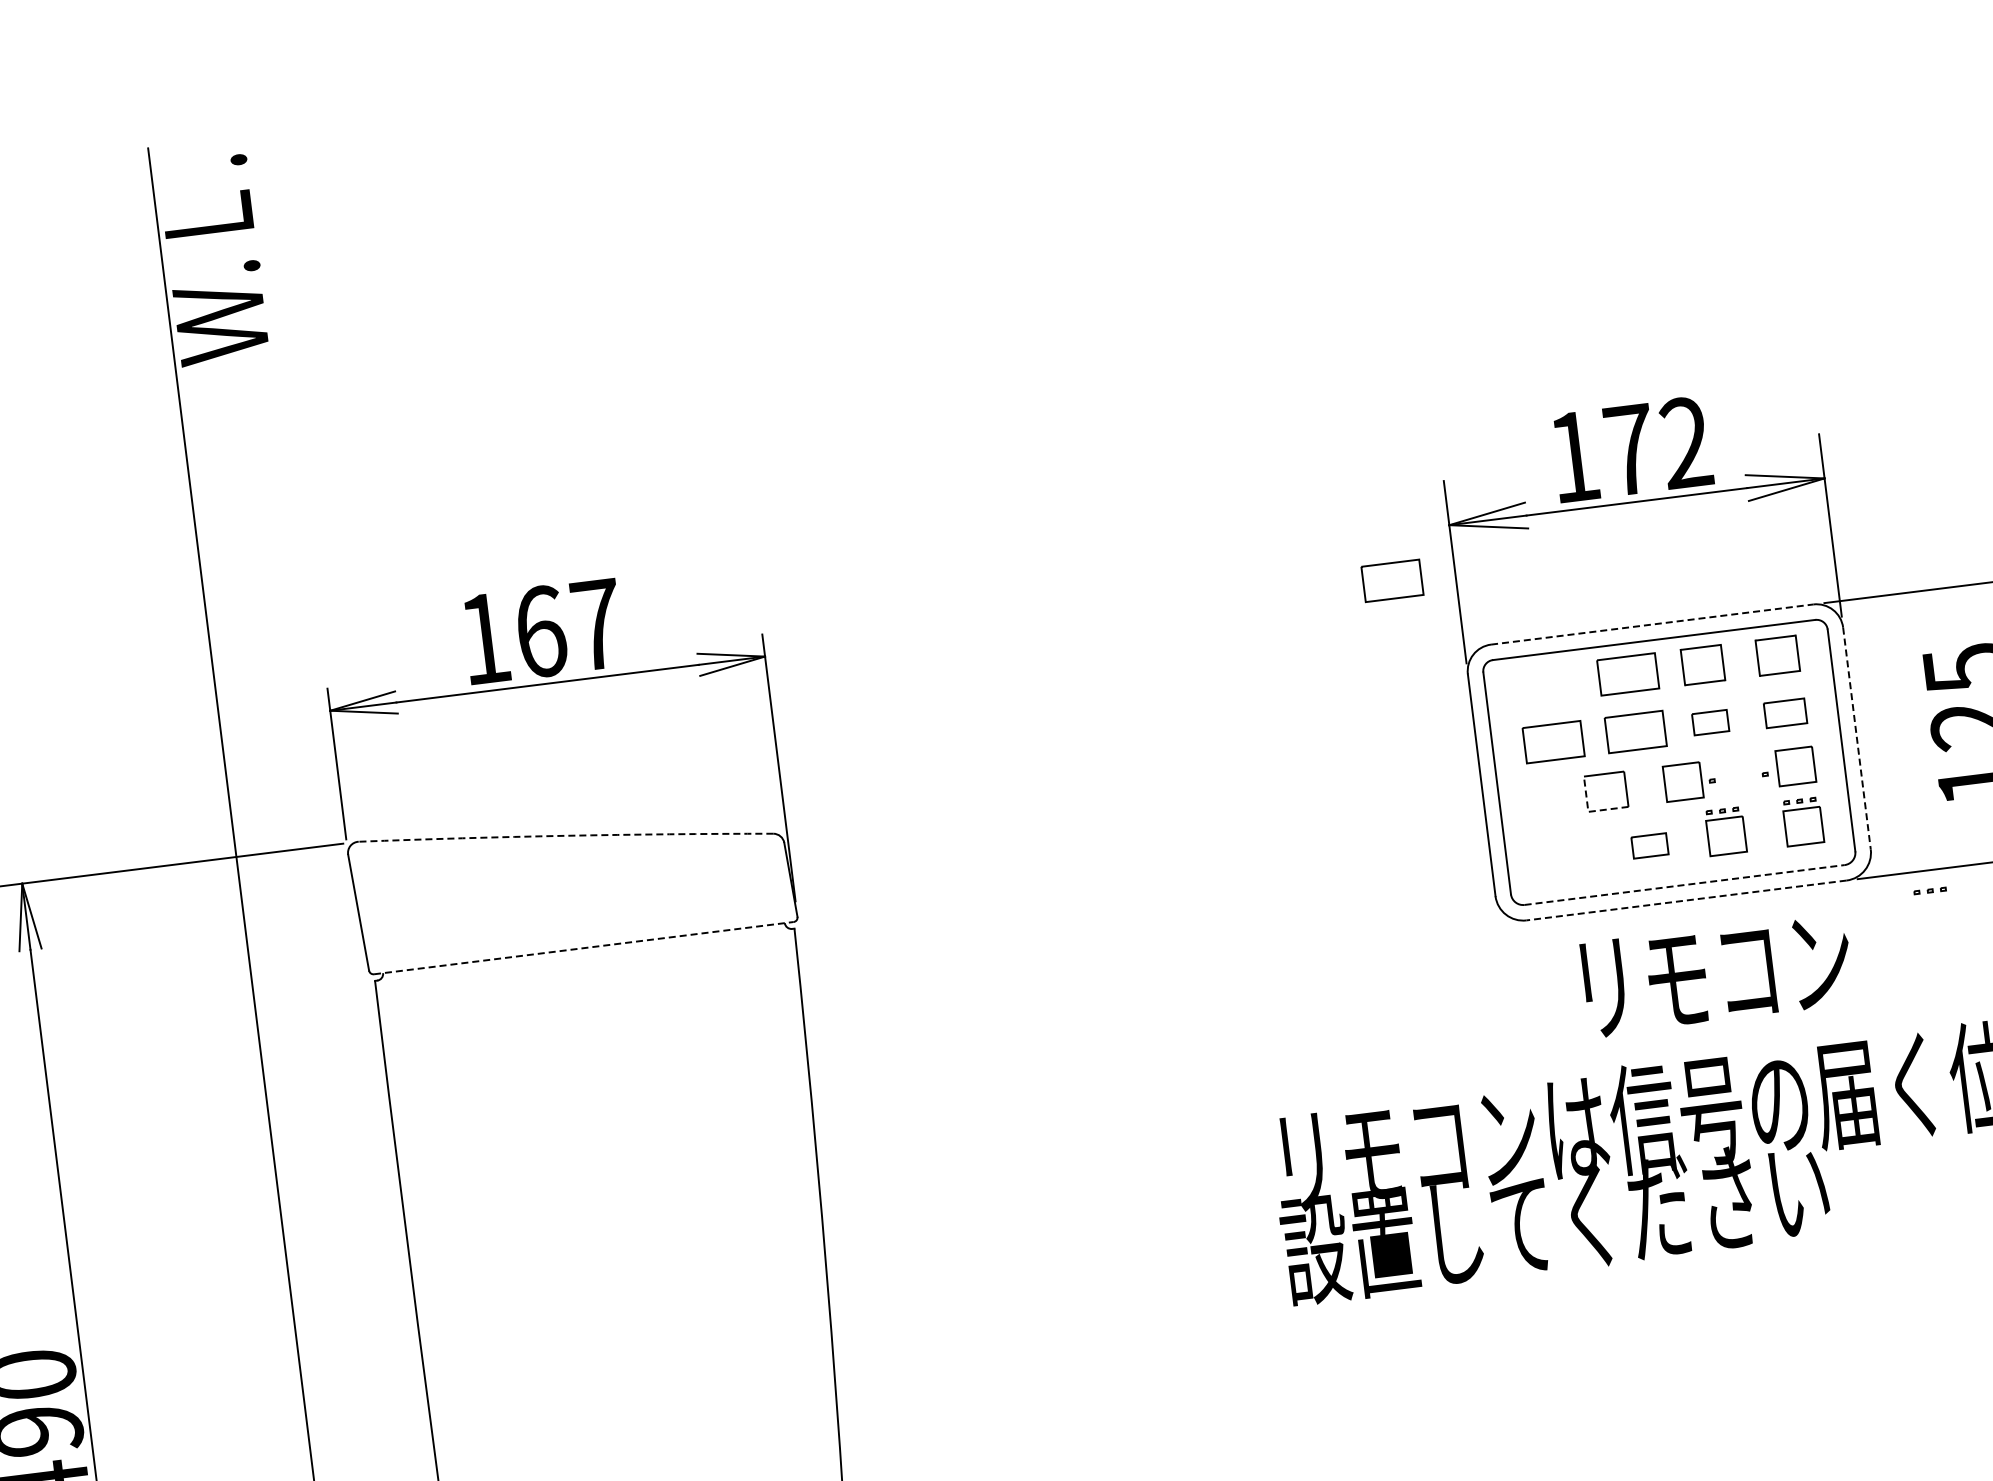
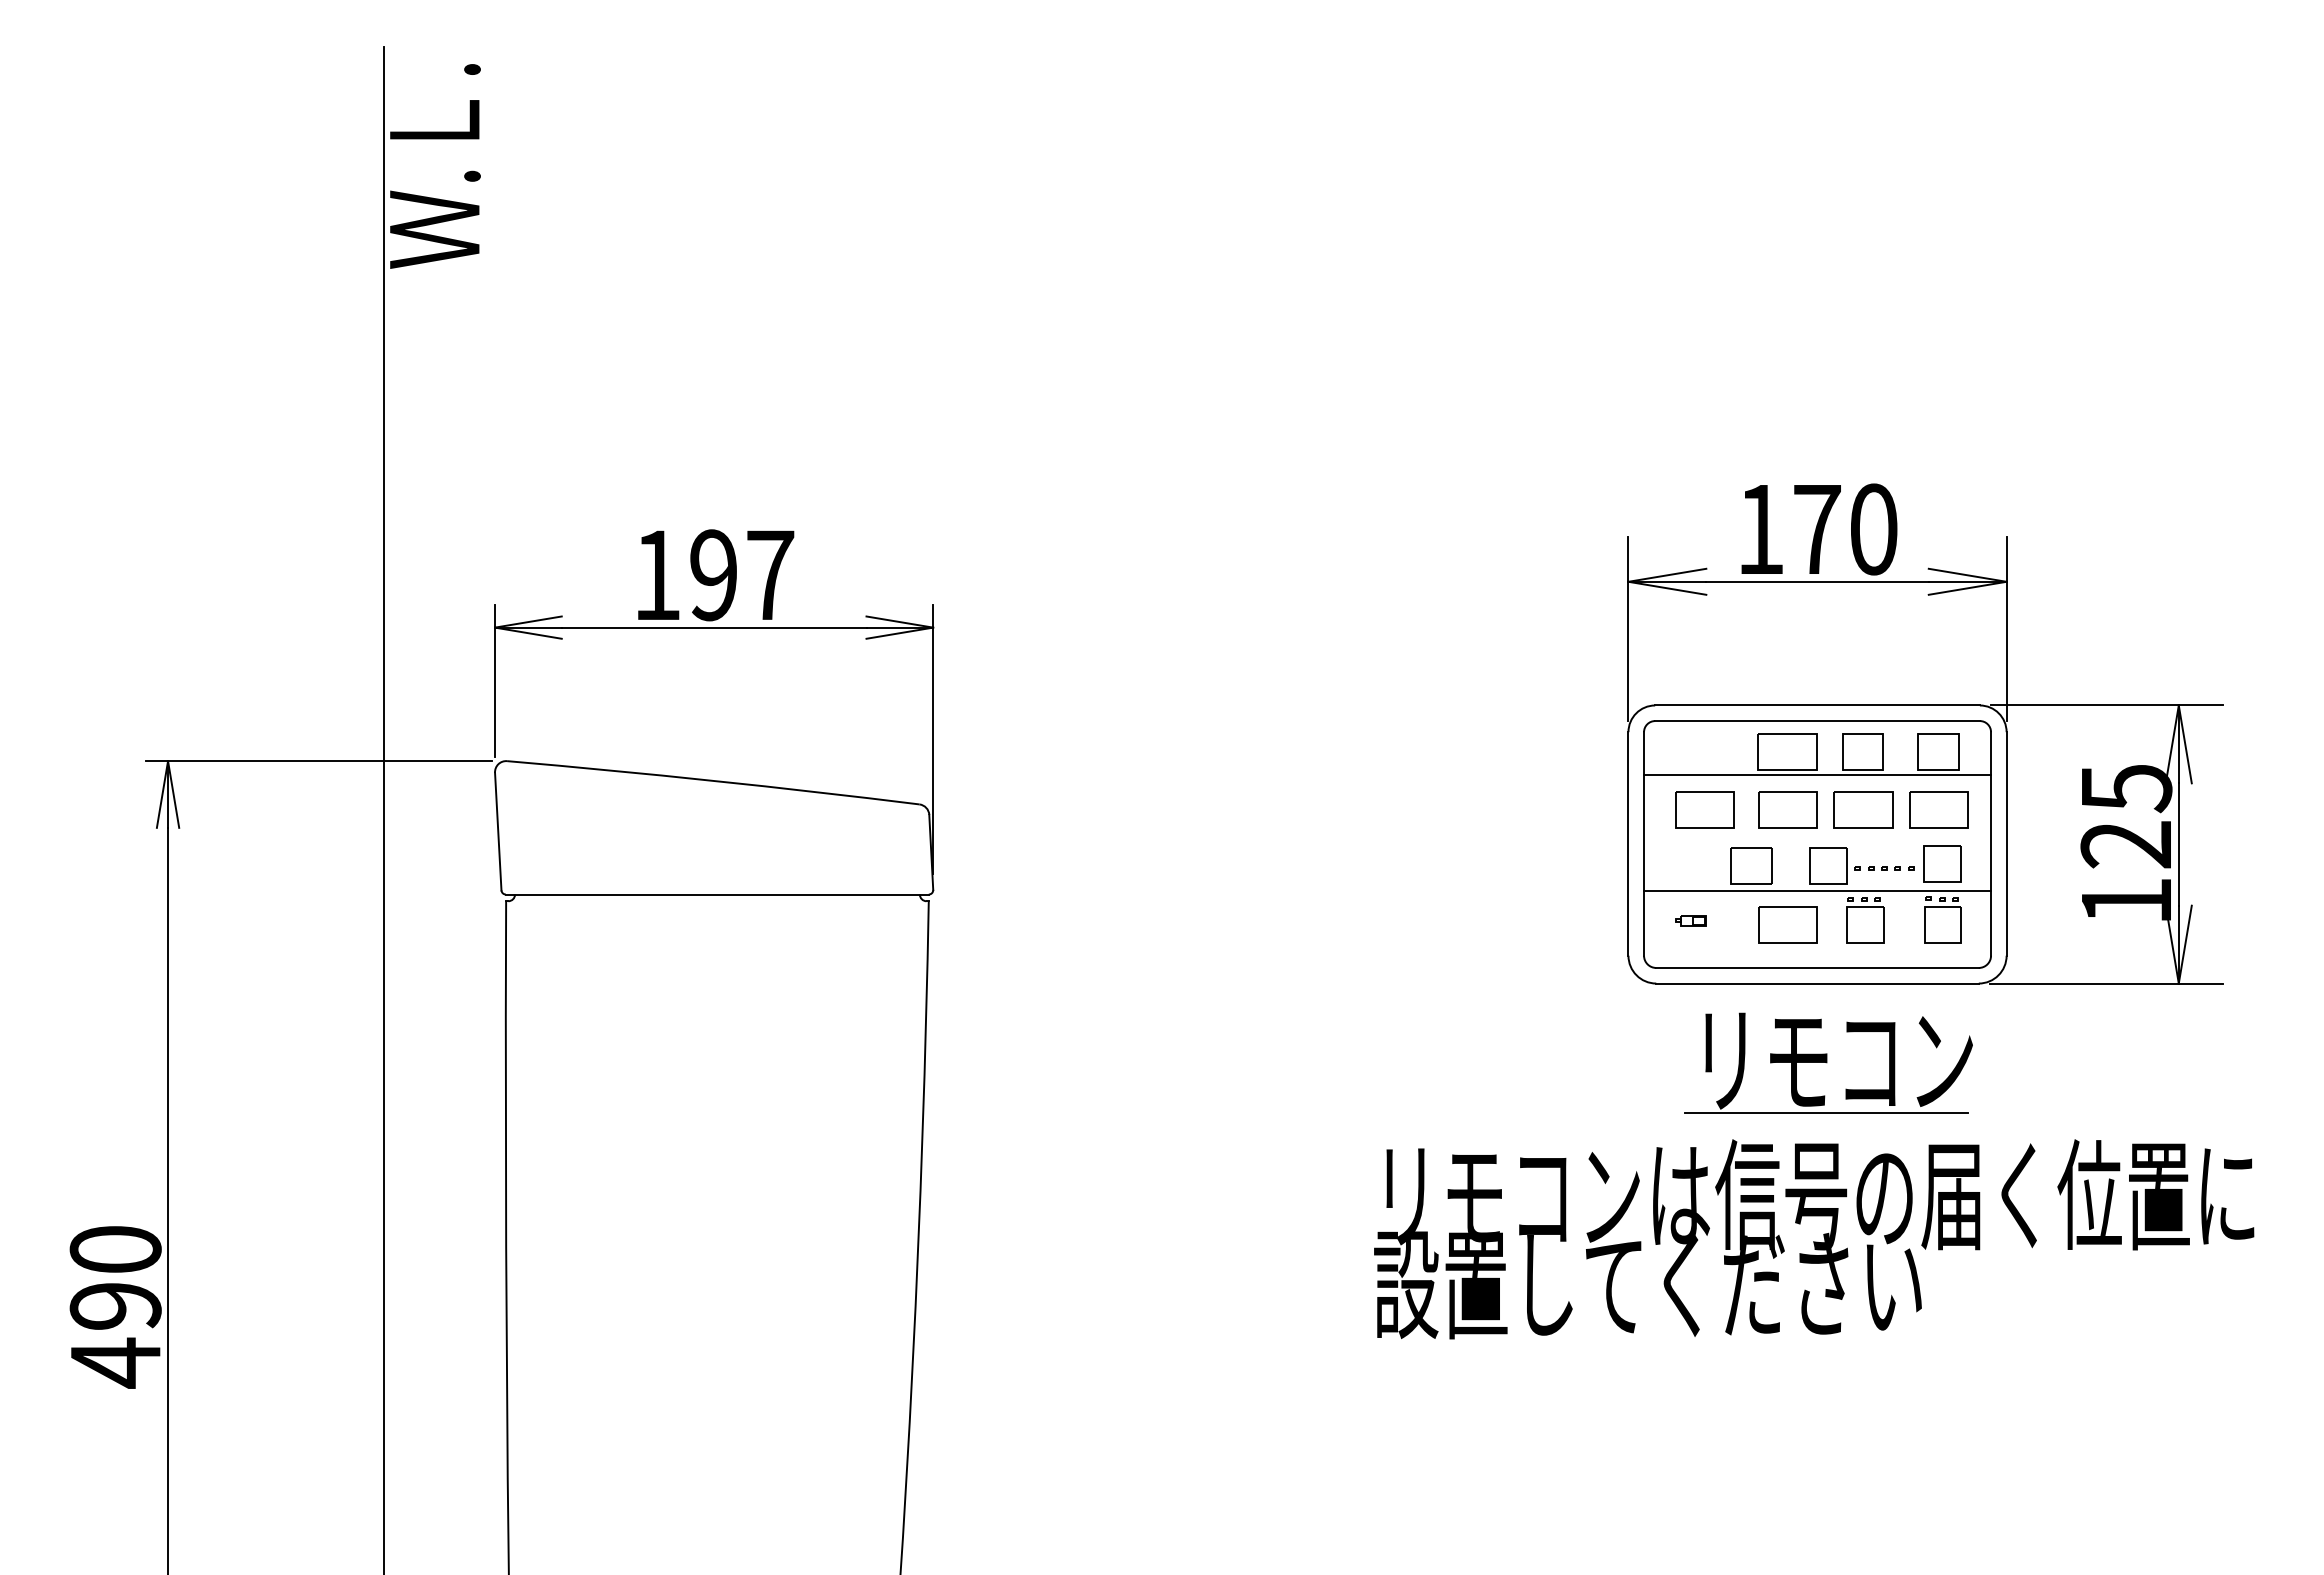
text: (1686, 442) -> (1873, 529), 172 -> 170
part: (1391, 580) -> (1564, 629), removed
line: (1653, 624) -> (1818, 705), dashed -> solid
text: (540, 632) -> (713, 575), 167 -> 197
line: (1660, 693) -> (1817, 774), added
part: (1785, 712) -> (1938, 809), size x1.43
part: (1710, 722) -> (1863, 809), size x1.67
line: (1856, 738) -> (2006, 843), dashed -> solid
line: (1675, 809) -> (1817, 891), added
line: (1589, 811) -> (1732, 883), dashed -> solid
arc: (565, 835) -> (713, 780), dashed -> solid
part: (1649, 845) -> (1787, 924), size x1.67
part: (1552, 853) -> (1690, 920), added
line: (1685, 884) -> (1818, 967), dashed -> solid
part: (1930, 891) -> (1884, 868), moved
line: (1686, 900) -> (1817, 983), dashed -> solid
line: (583, 948) -> (717, 894), dashed -> solid
line: (1711, 1027) -> (1826, 1112), added

